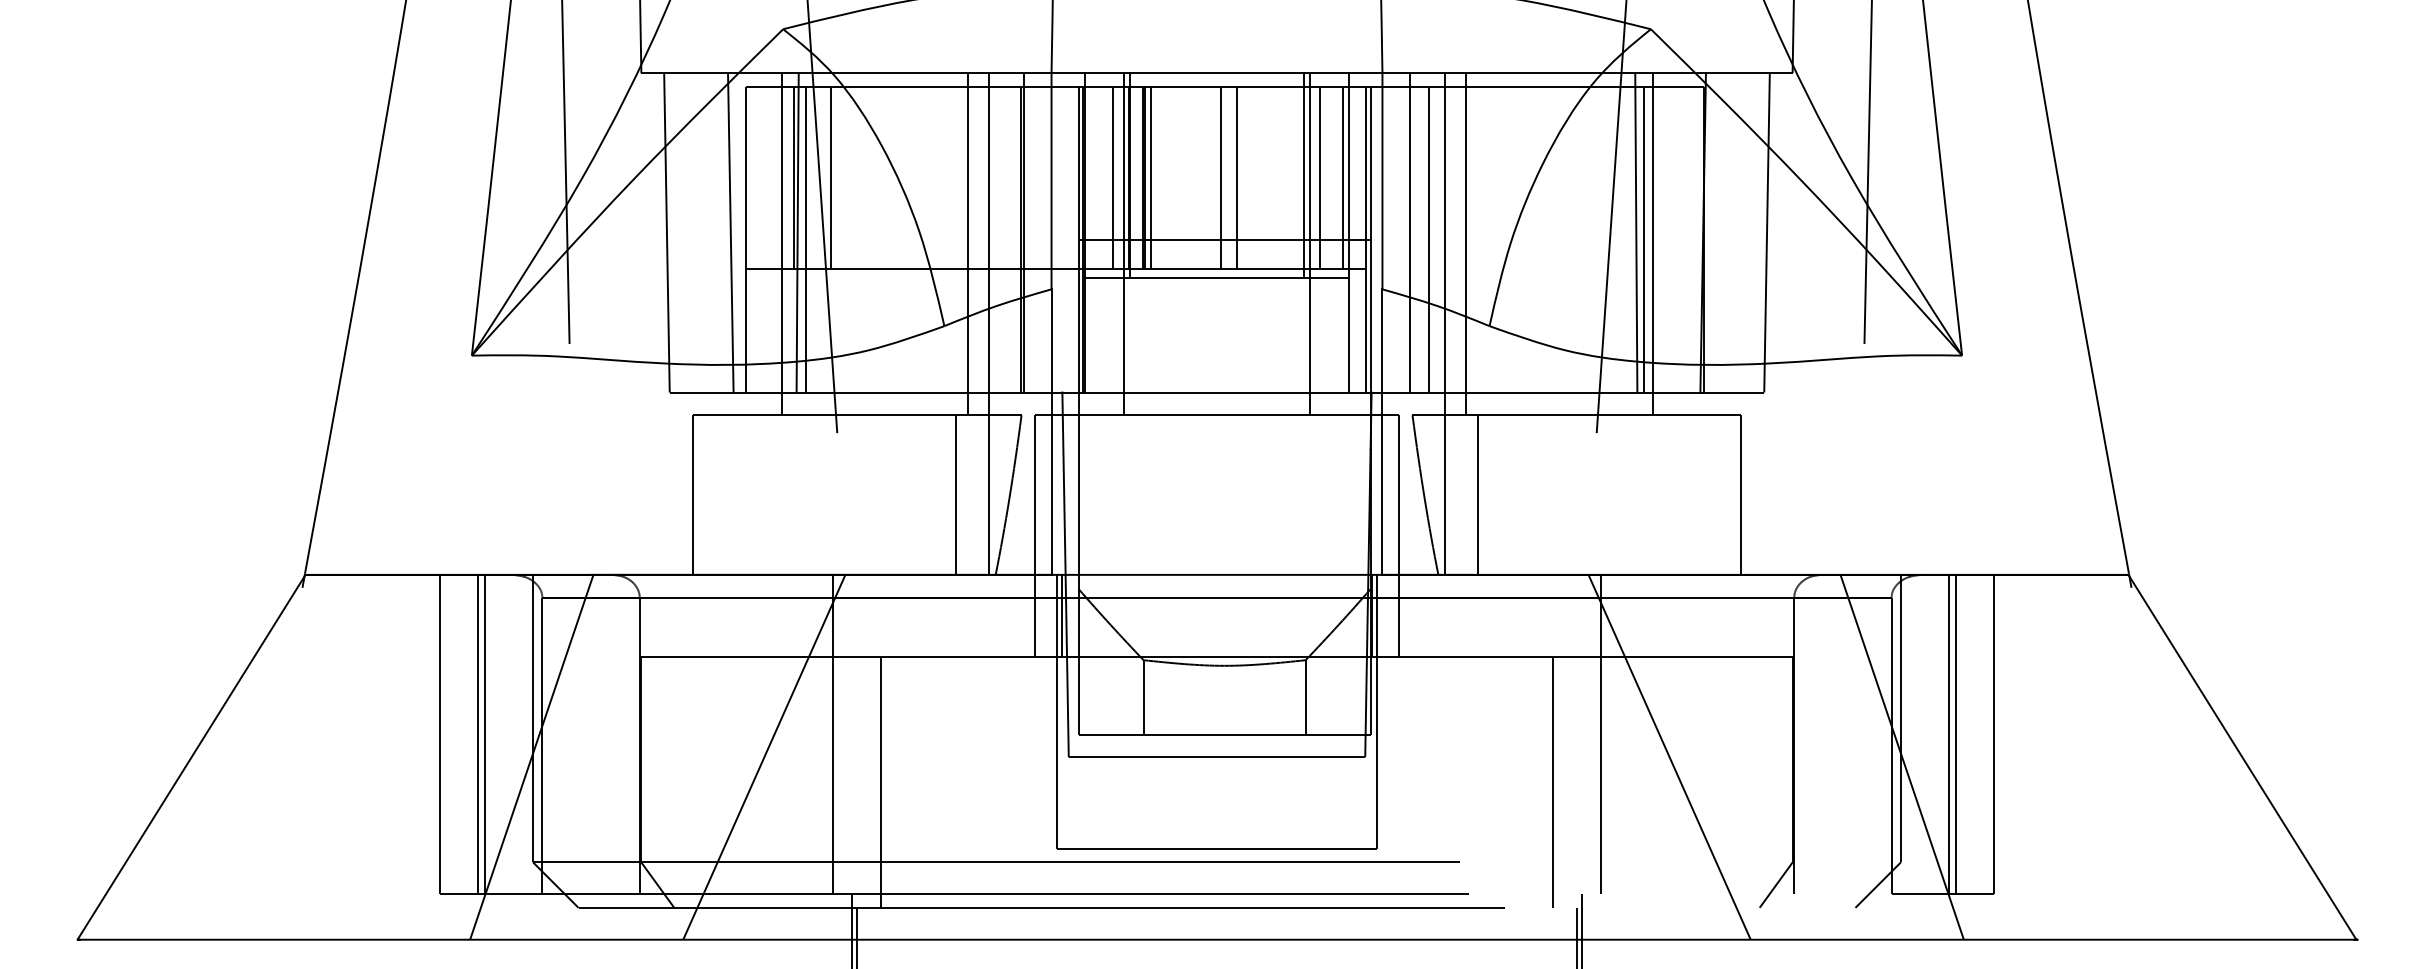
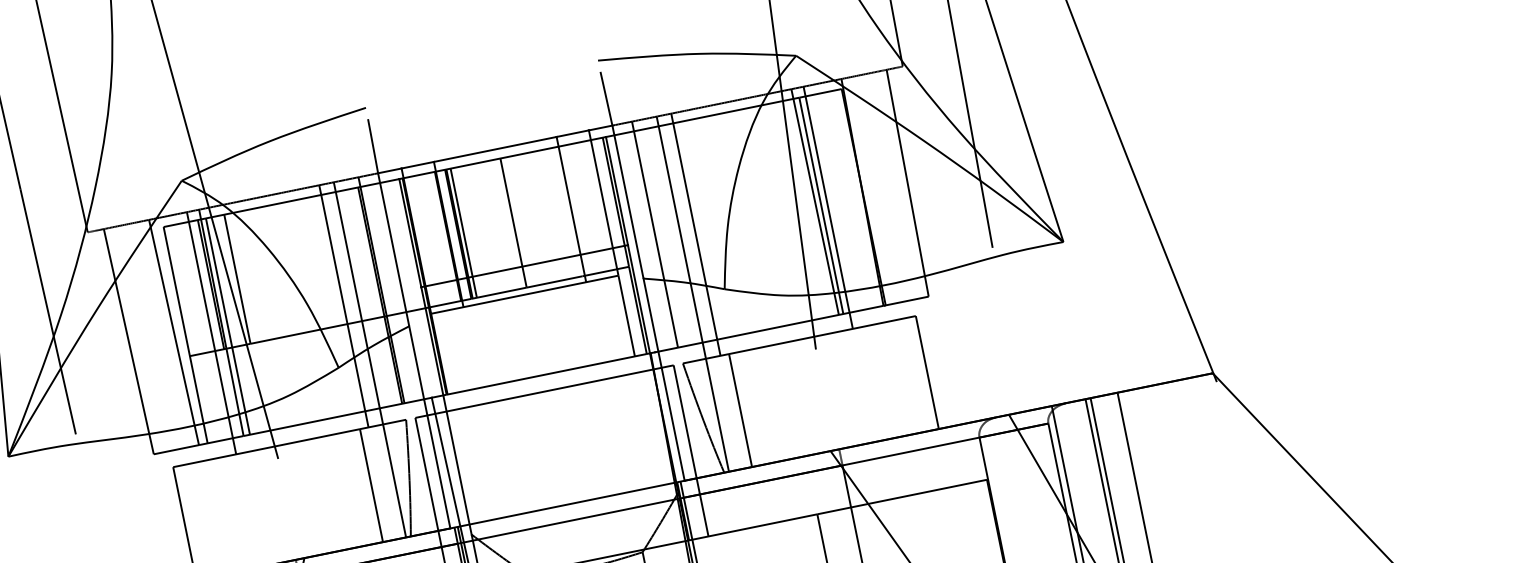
line: (1113, 177) -> (437, 238), removed
line: (1236, 177) -> (524, 220), removed
line: (1320, 177) -> (583, 208), removed
line: (1343, 177) -> (599, 205), removed
line: (1428, 239) -> (668, 236), removed
line: (1123, 244) -> (453, 284), removed
line: (1310, 244) -> (586, 257), removed

